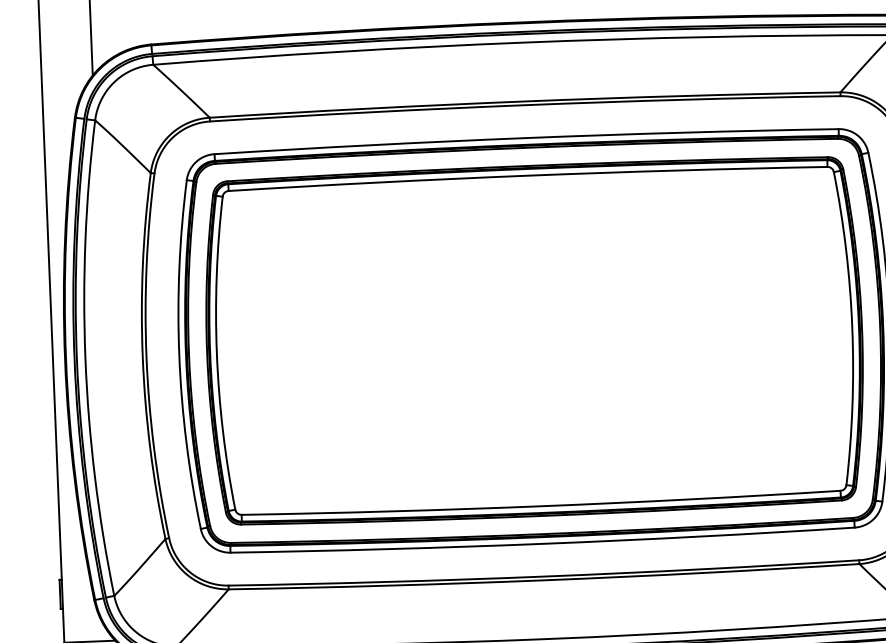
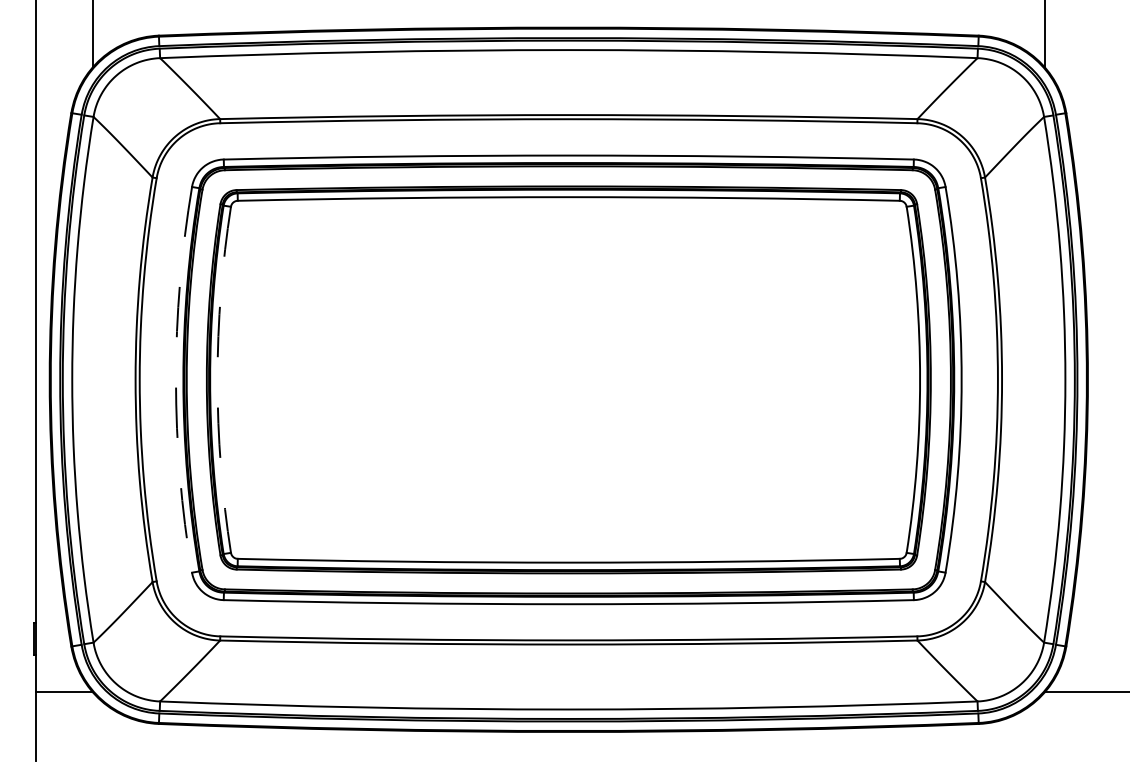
arc: (216, 353) -> (217, 379), solid -> dashed
arc: (179, 354) -> (176, 379), solid -> dashed

